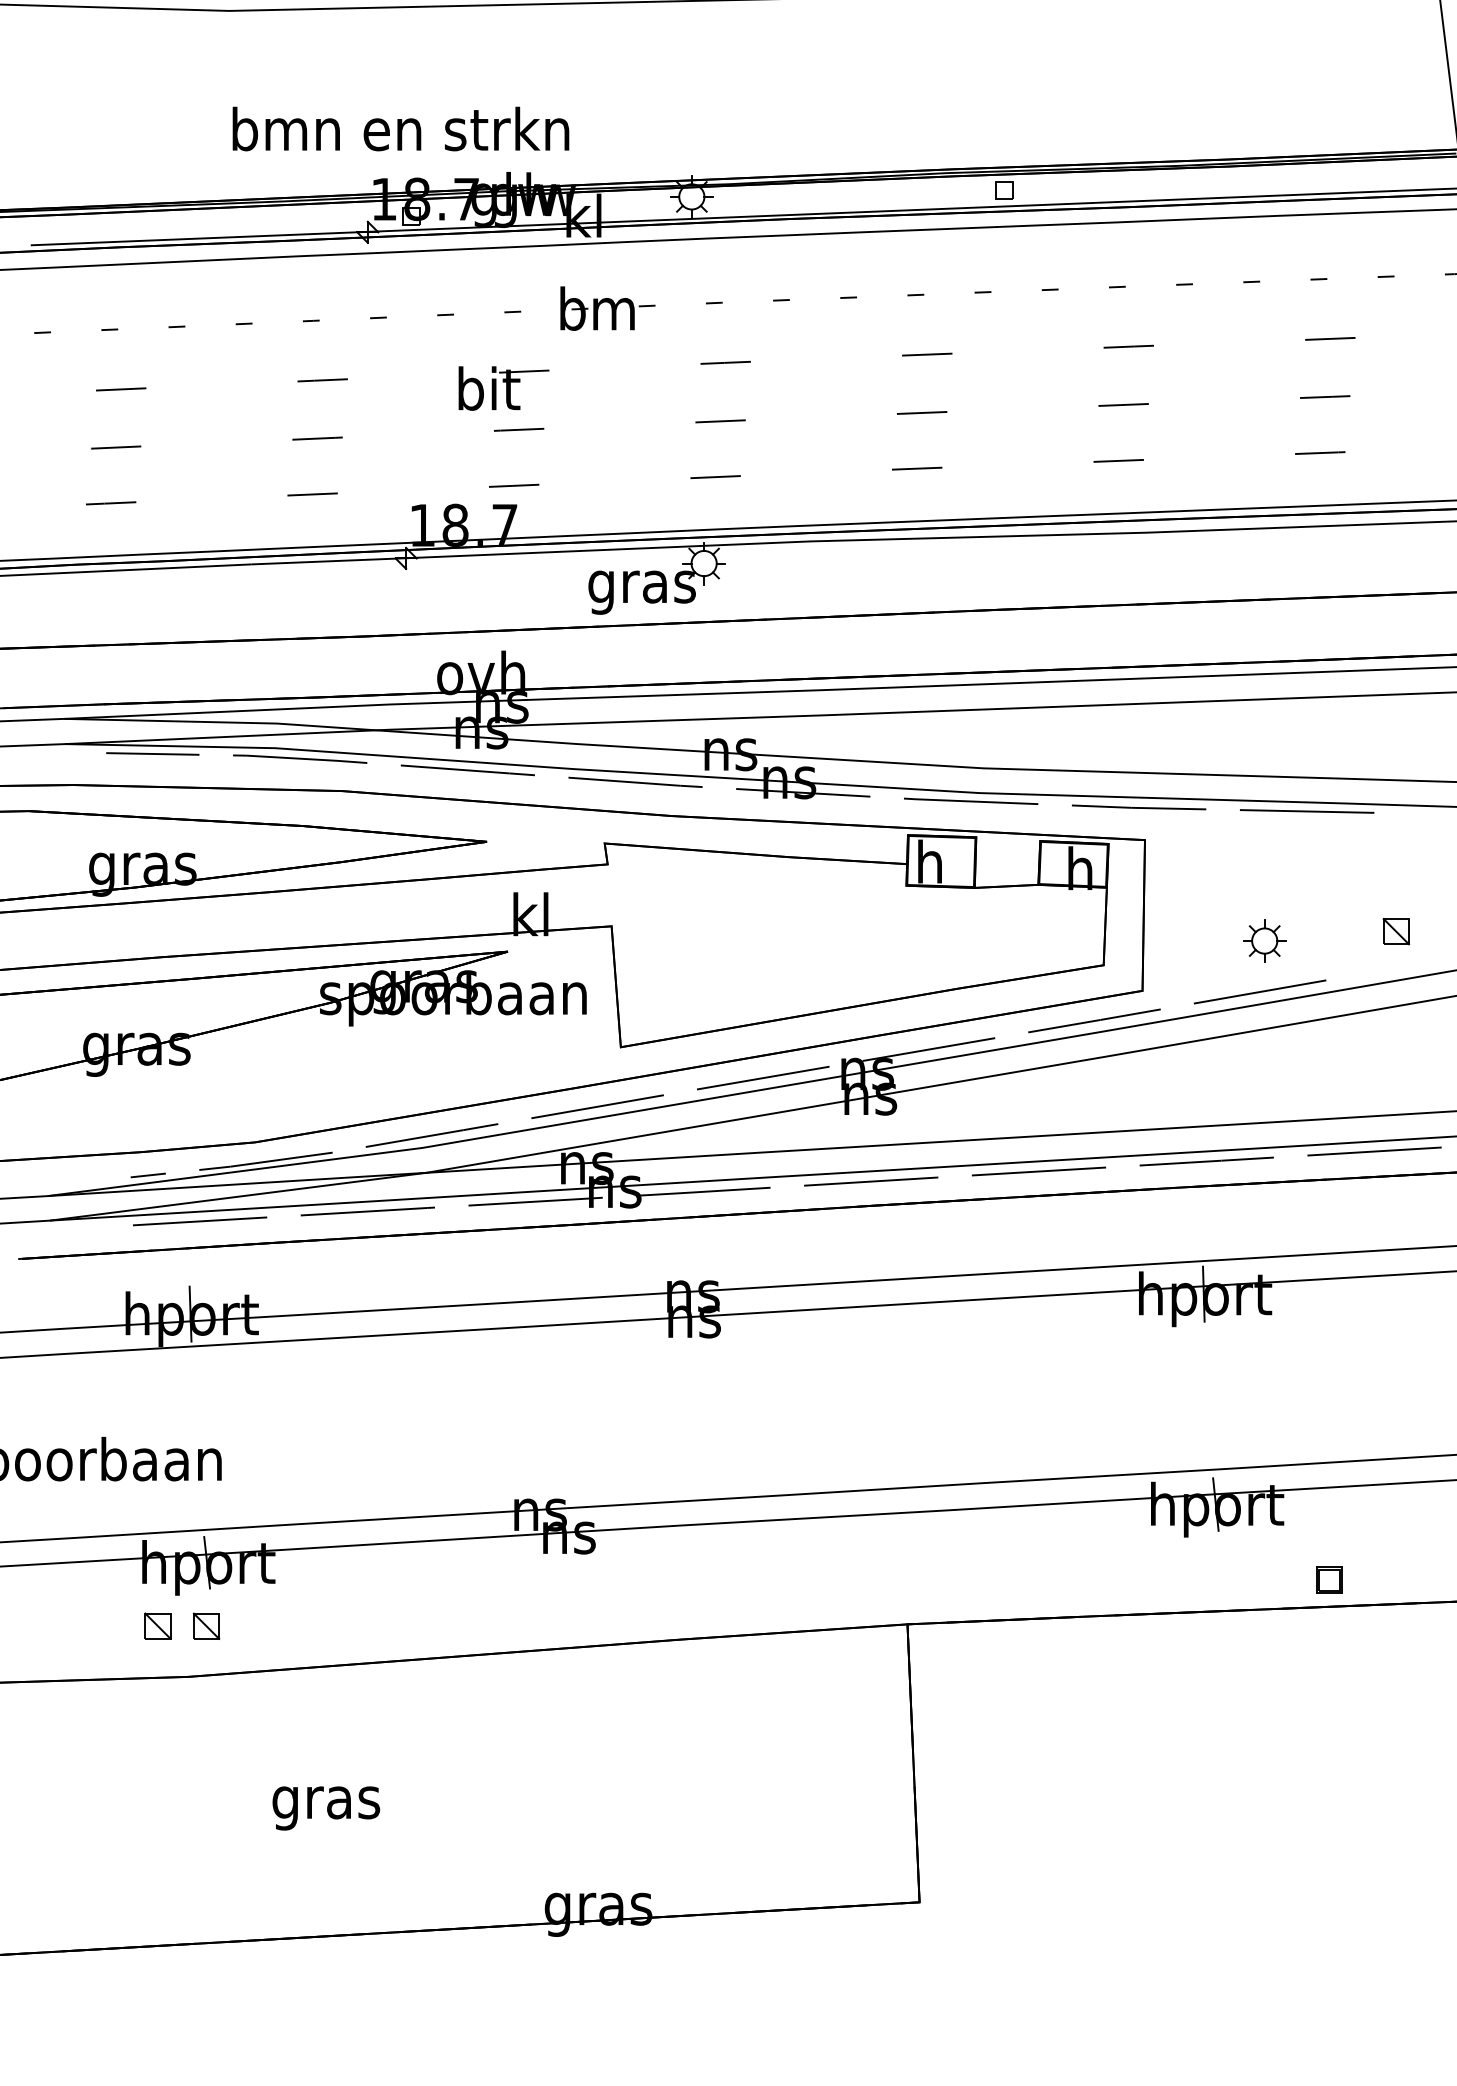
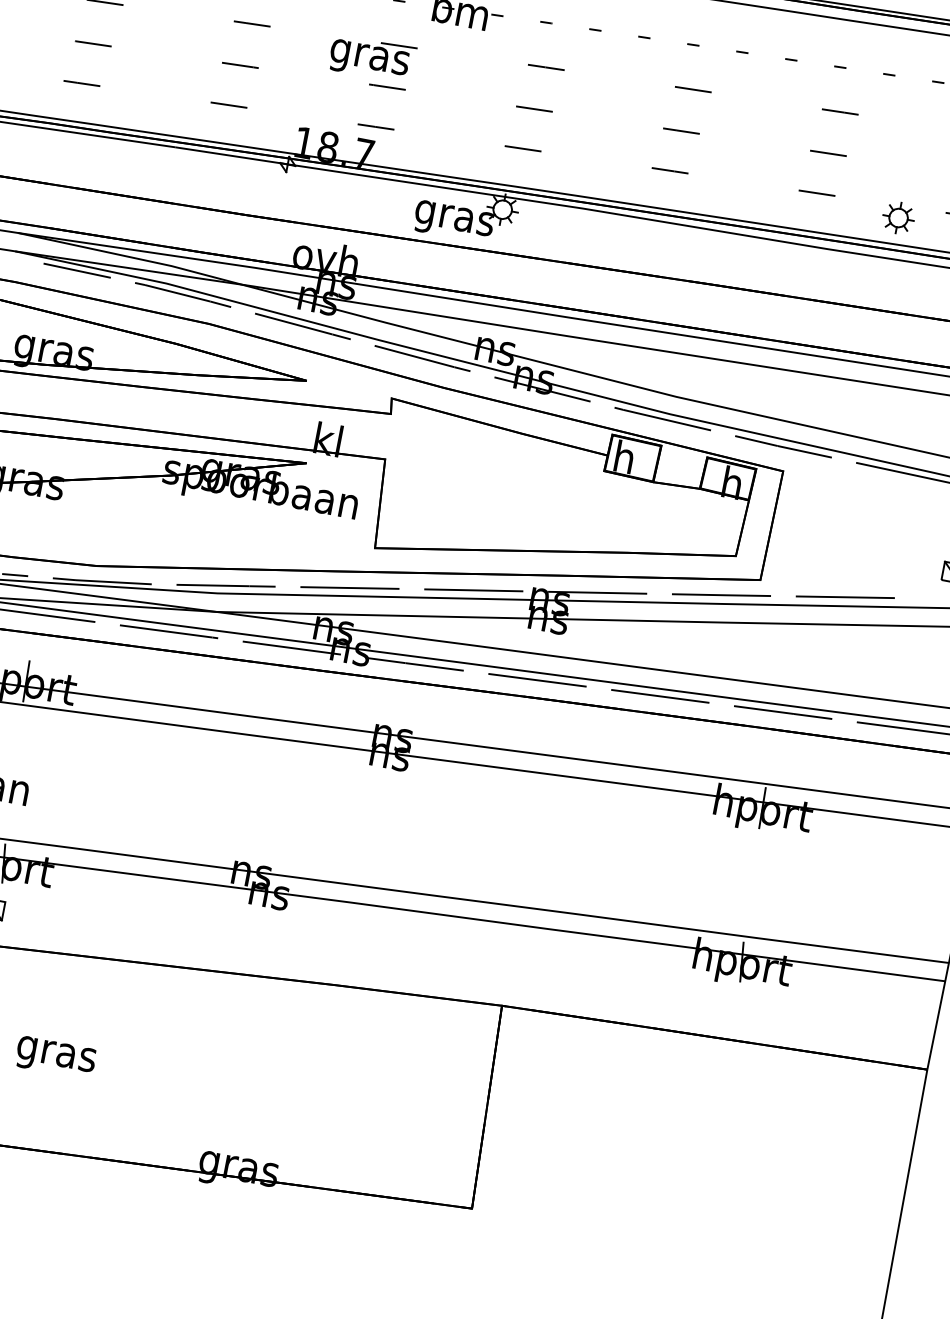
text: (487, 393) -> (369, 56), bit -> gras
part: (1264, 940) -> (898, 217), moved
part: (1329, 1579) -> (813, 1032), removed

